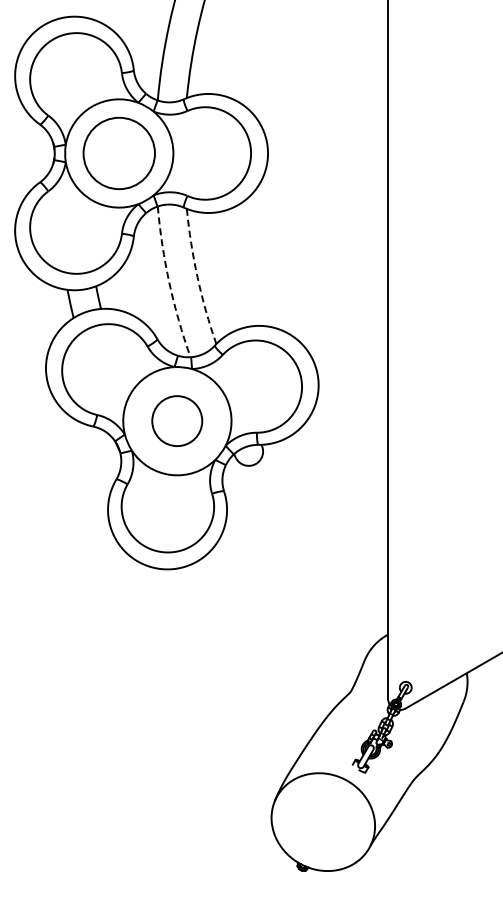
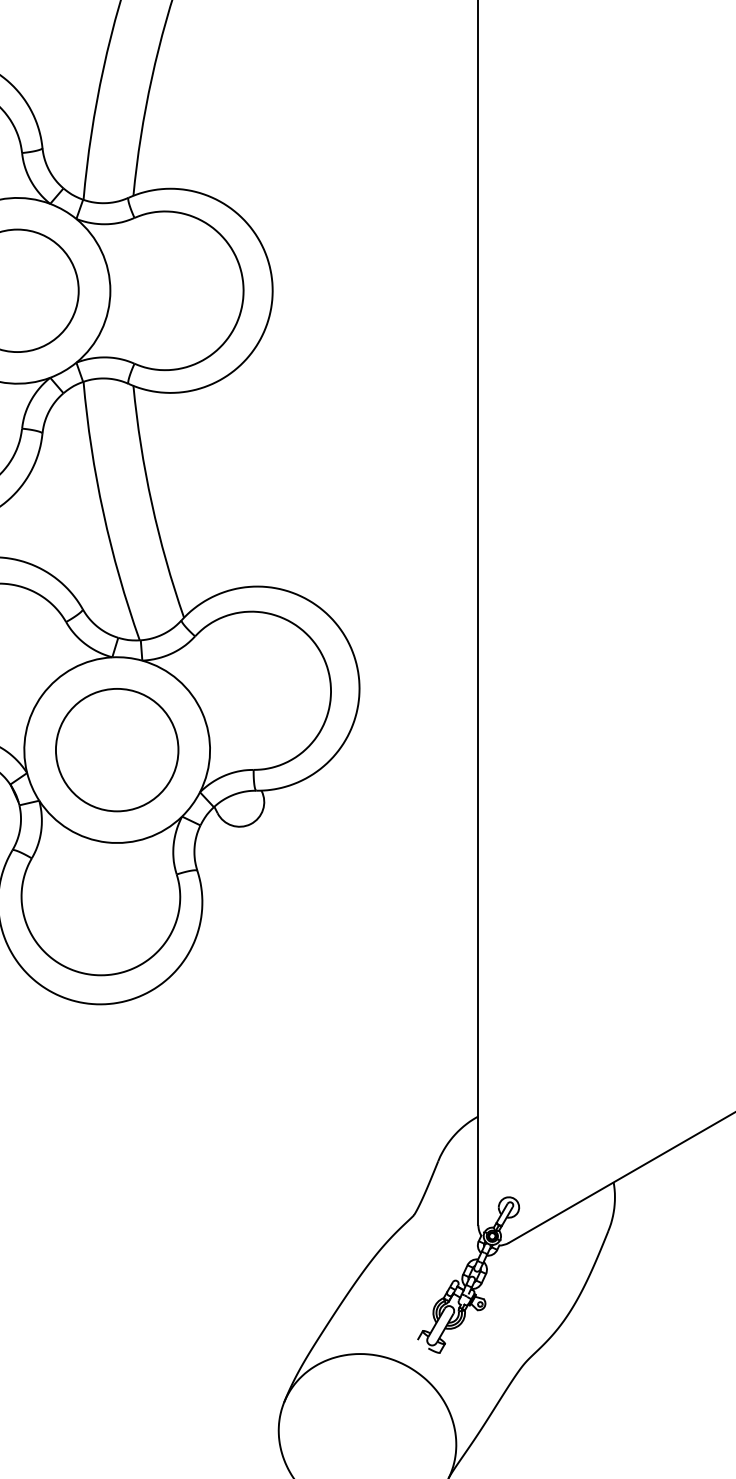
arc: (197, 277) -> (151, 503), dashed -> solid
arc: (169, 282) -> (103, 512), dashed -> solid
circle: (176, 420) -> (115, 748), size x1.43

